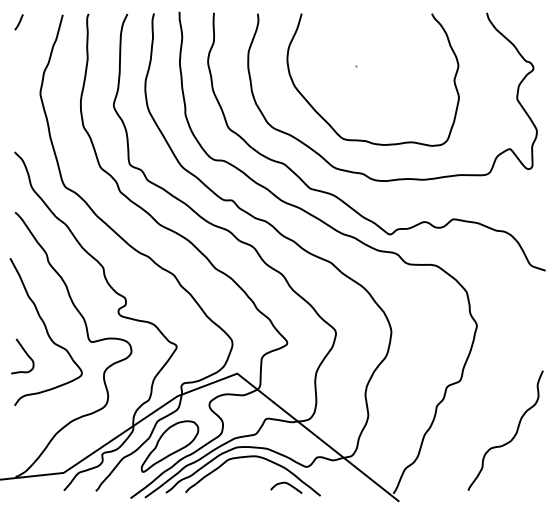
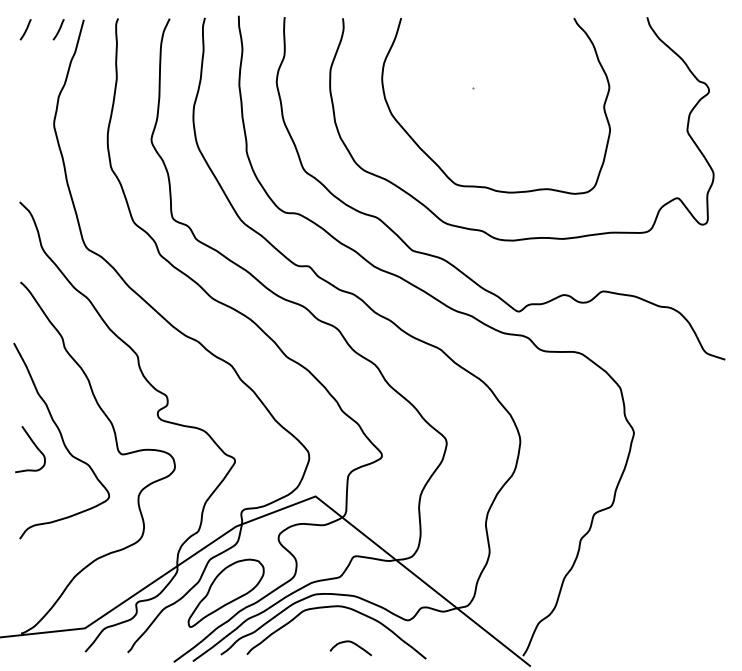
line: (43, 22) -> (58, 29), added
curve: (26, 354) -> (35, 447), moved
curve: (514, 435) -> (683, 578), removed
curve: (288, 485) -> (353, 644), moved

